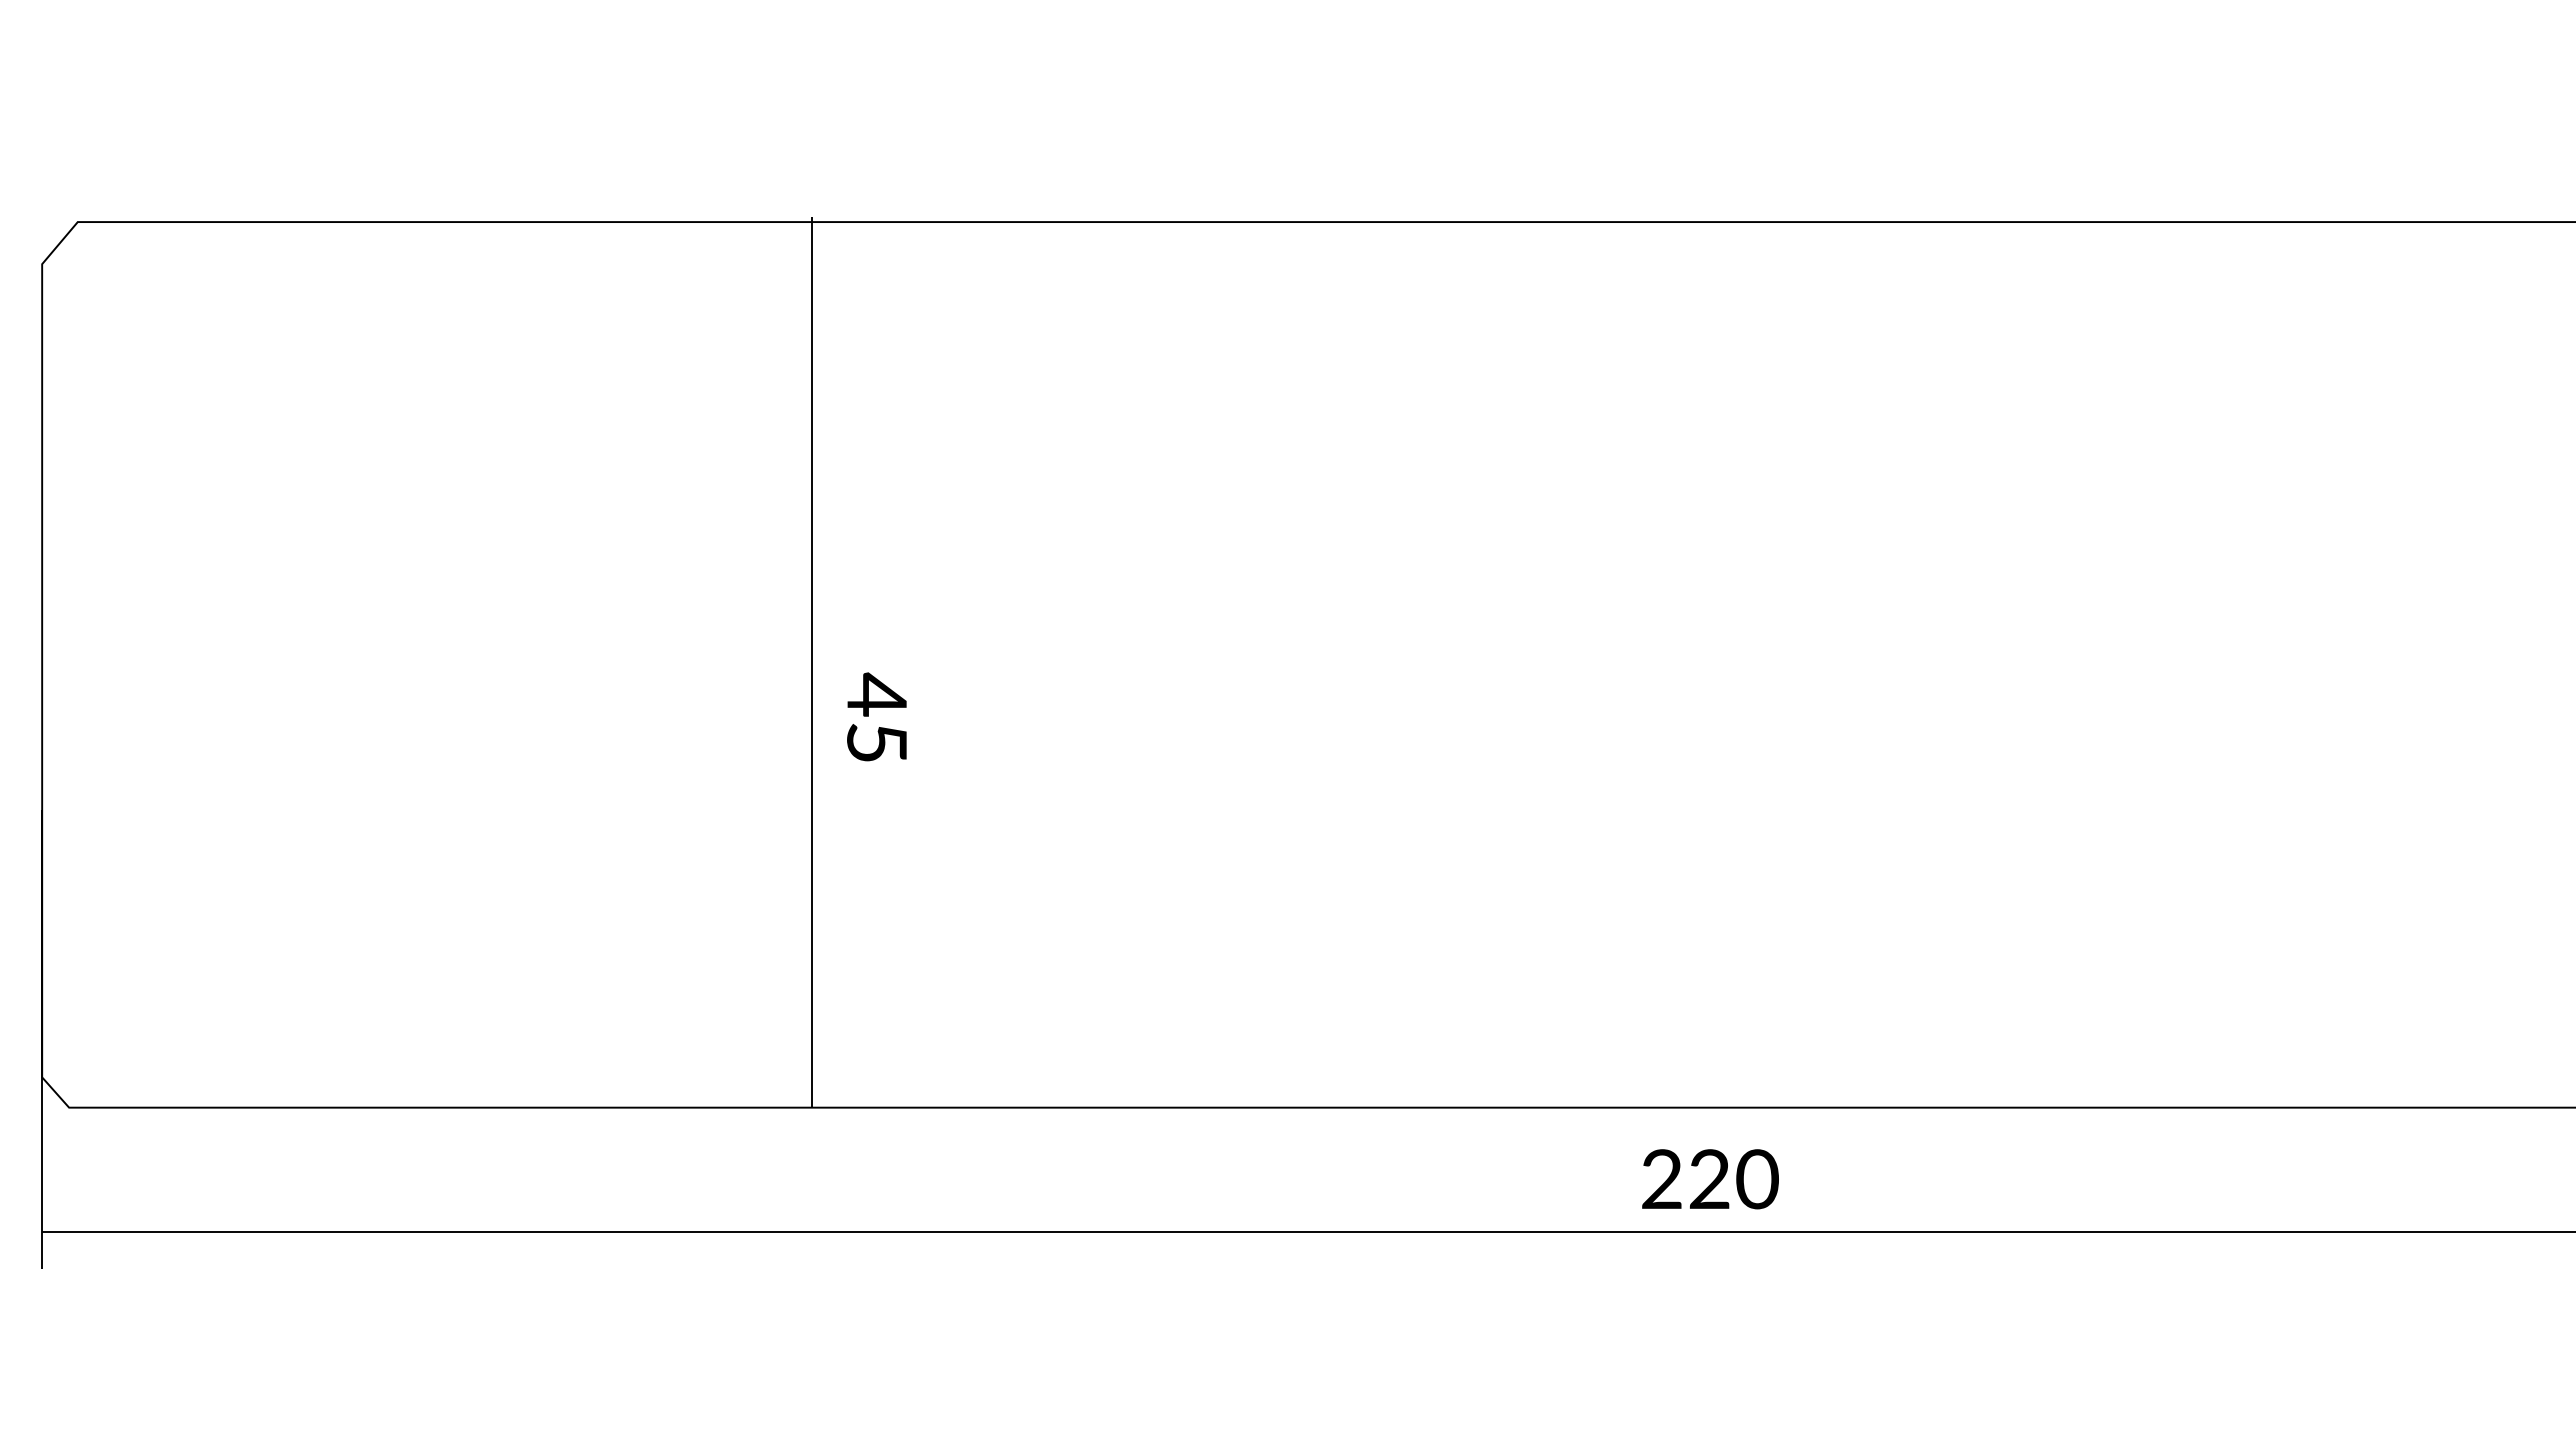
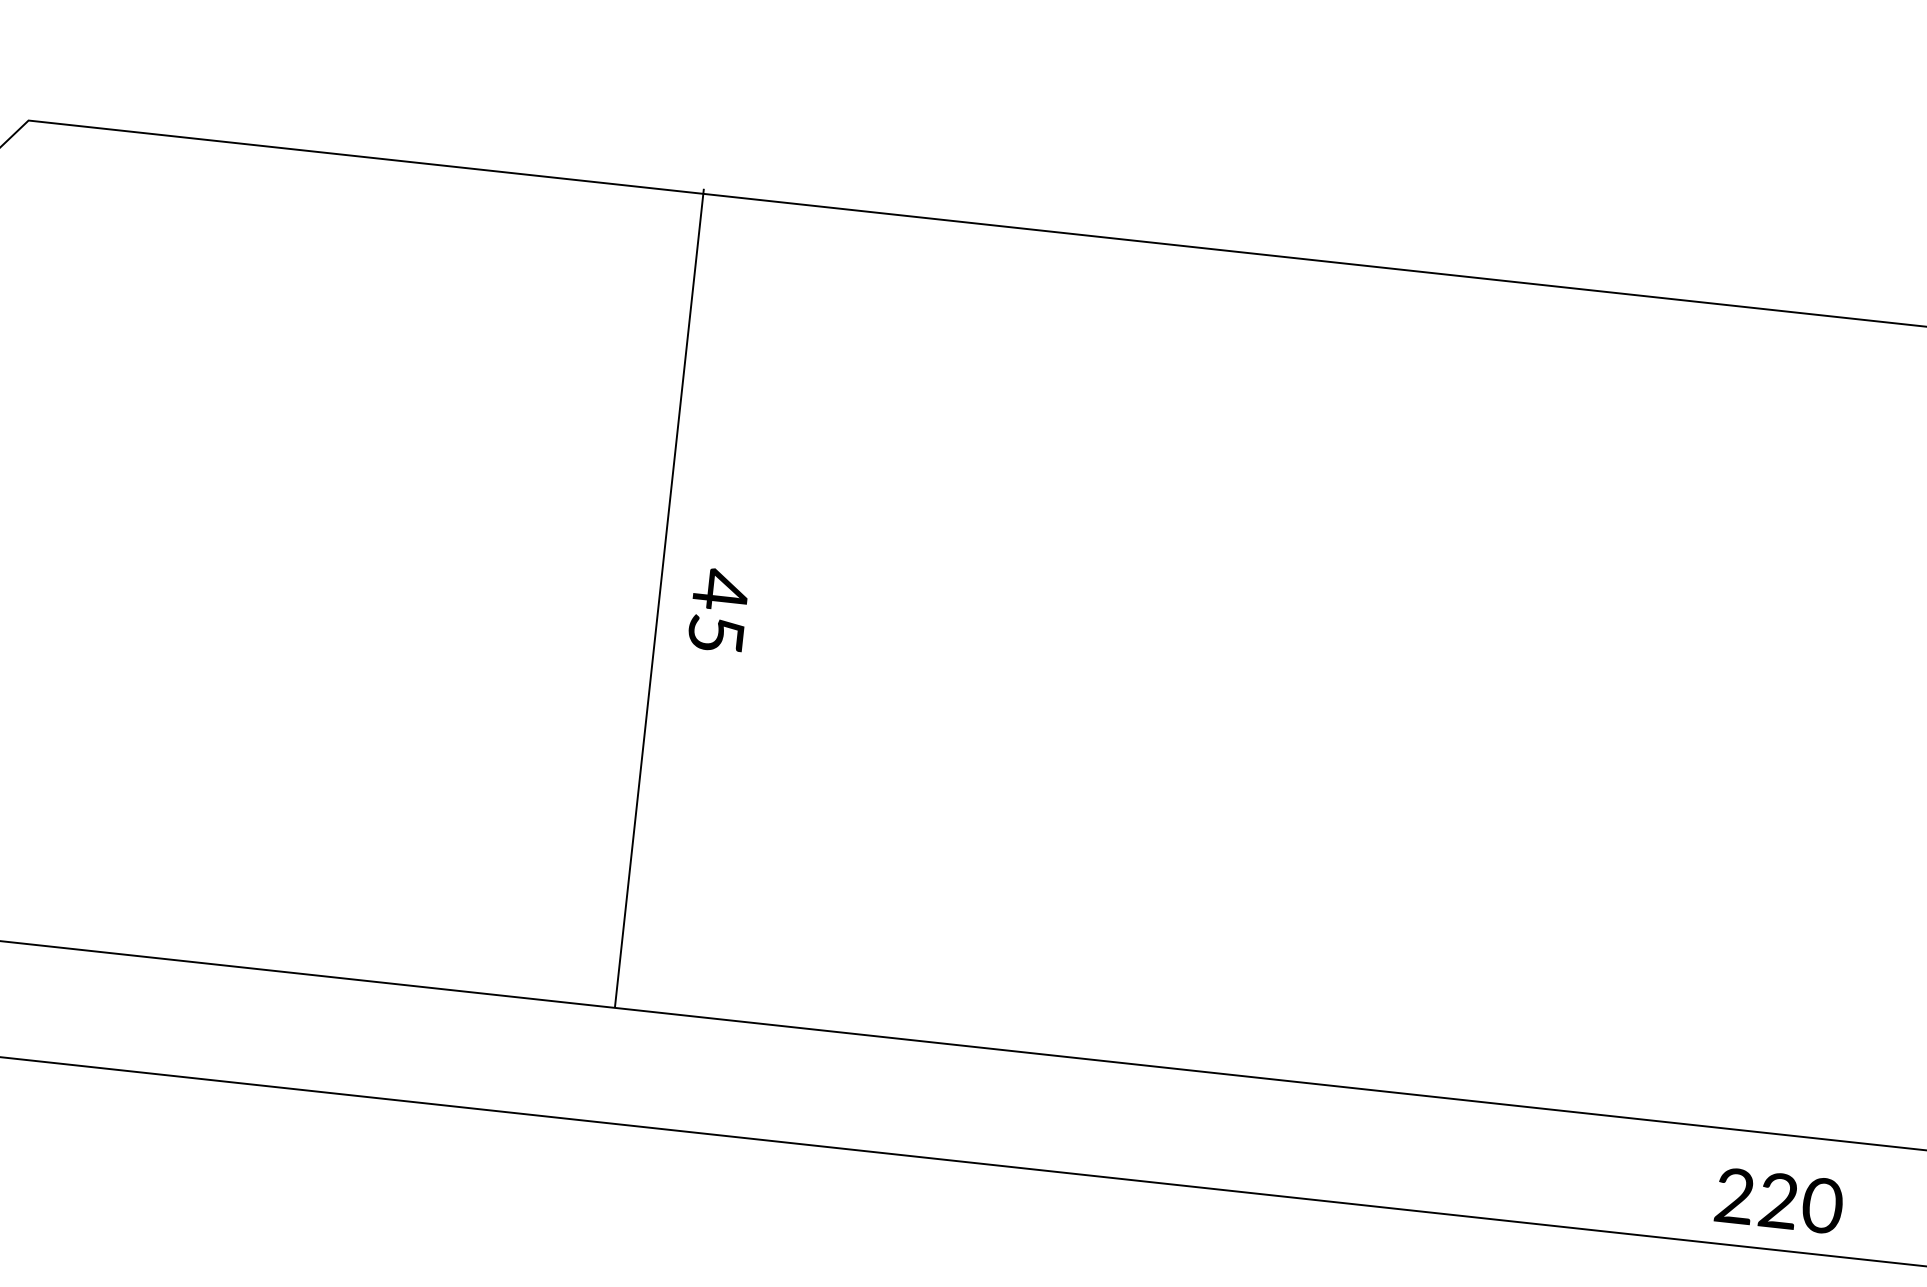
text: (876, 716) -> (718, 609), moved
text: (1710, 1179) -> (1779, 1201), moved

